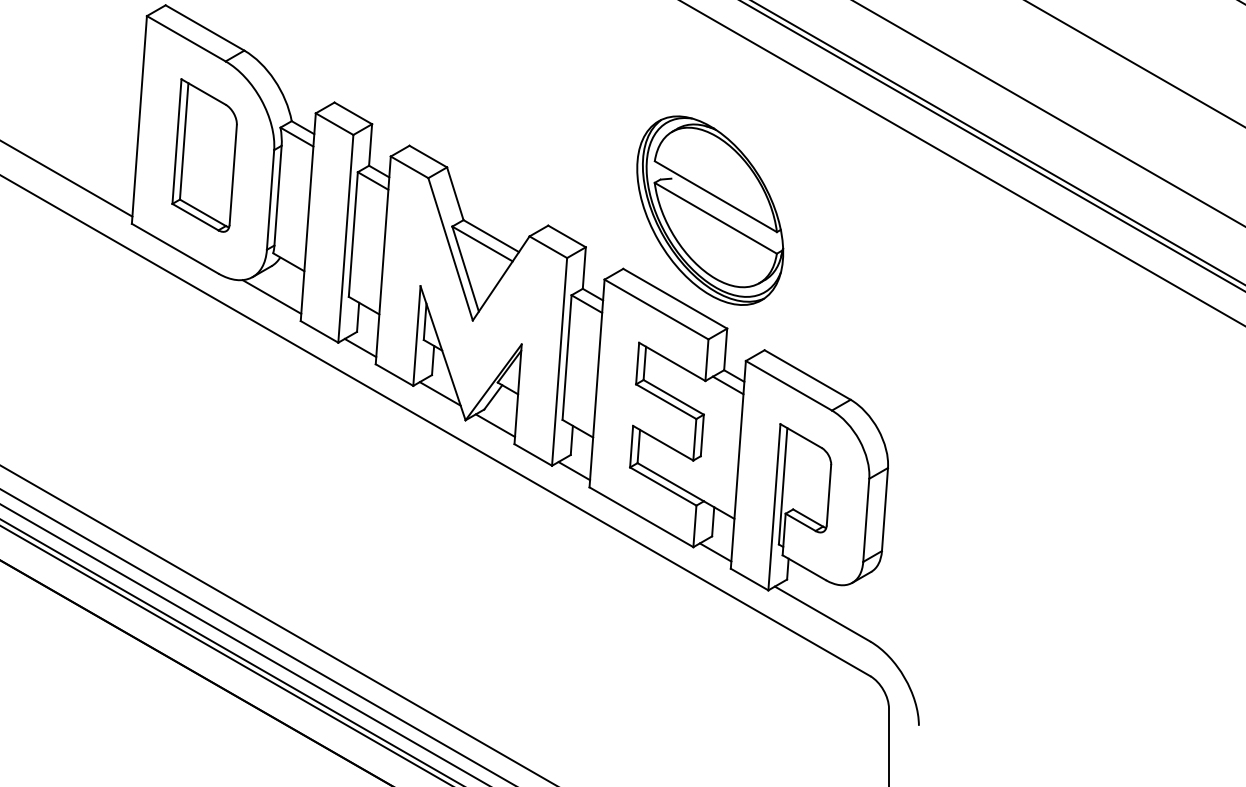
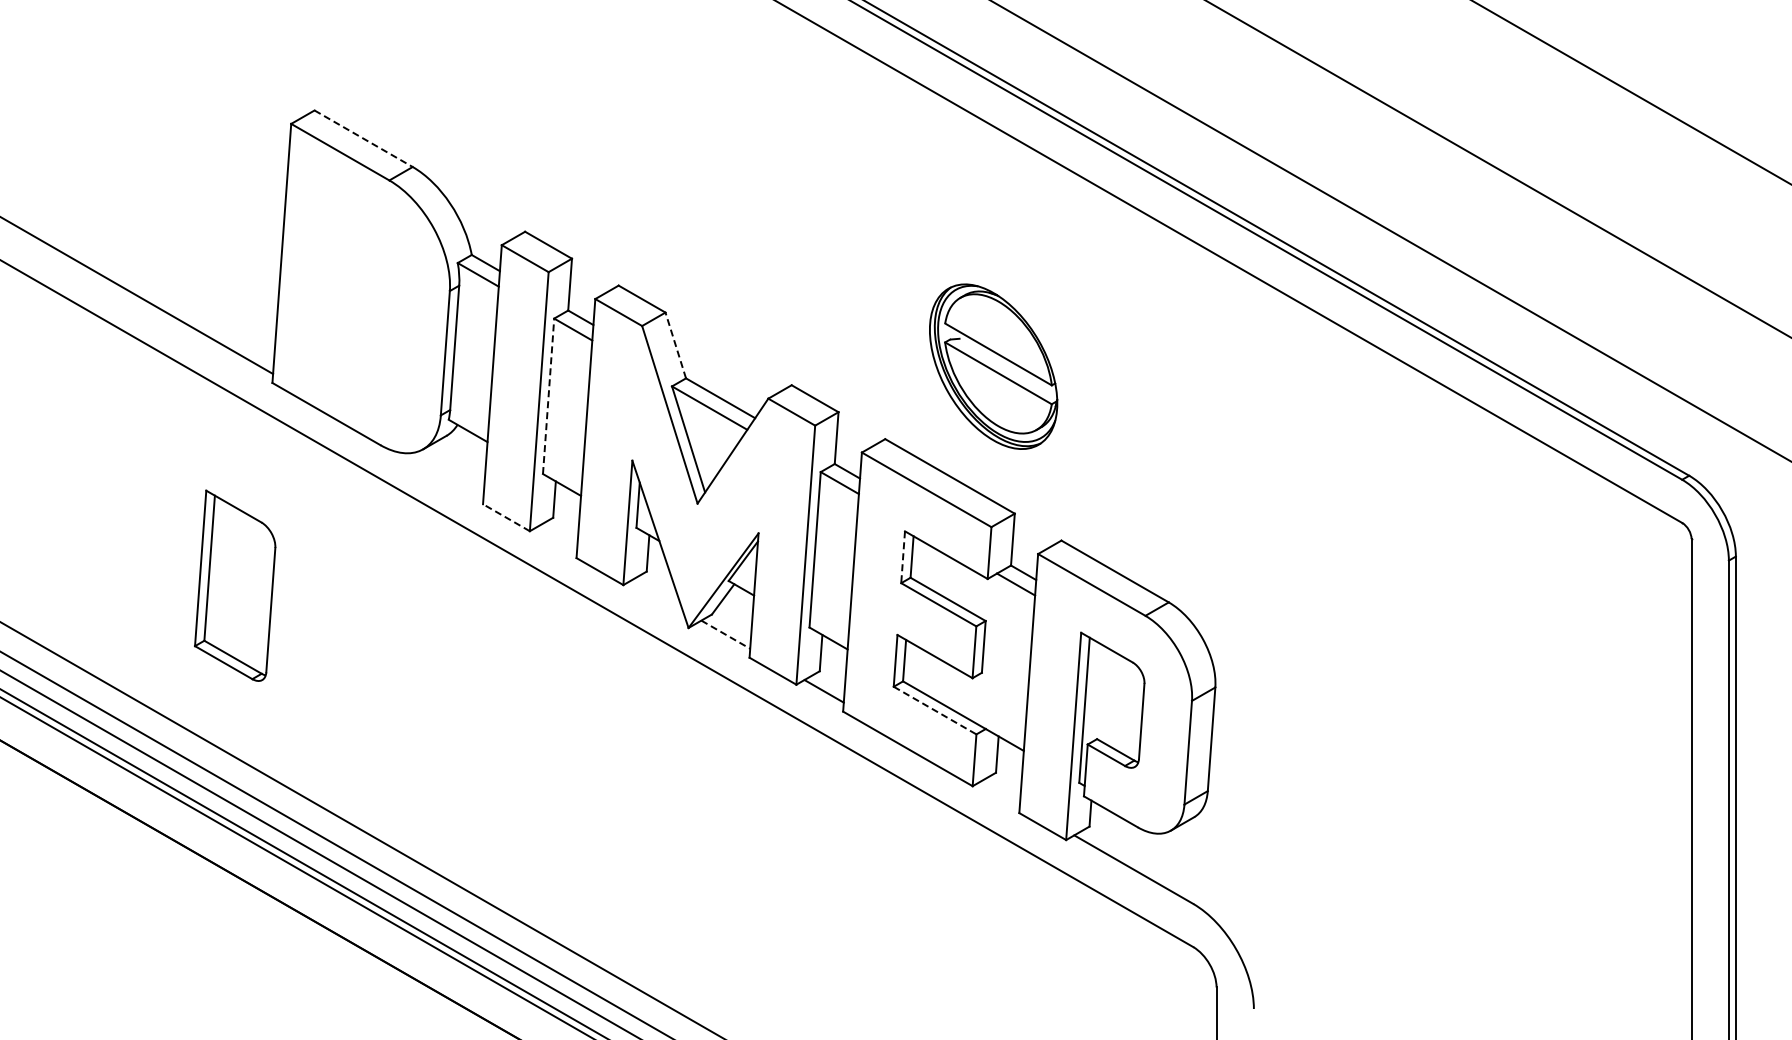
line: (204, 27) -> (363, 138), solid -> dashed
part: (204, 155) -> (235, 585), moved
line: (455, 193) -> (675, 345), solid -> dashed
part: (710, 210) -> (993, 366), size x0.7
line: (353, 234) -> (548, 396), solid -> dashed
line: (271, 297) -> (446, 474), removed
line: (319, 331) -> (506, 517), solid -> dashed
line: (360, 347) -> (557, 537), removed
line: (637, 363) -> (903, 557), solid -> dashed
line: (439, 393) -> (656, 594), removed
line: (496, 425) -> (726, 634), solid -> dashed
line: (663, 486) -> (935, 710), solid -> dashed
line: (715, 552) -> (1000, 792), removed

